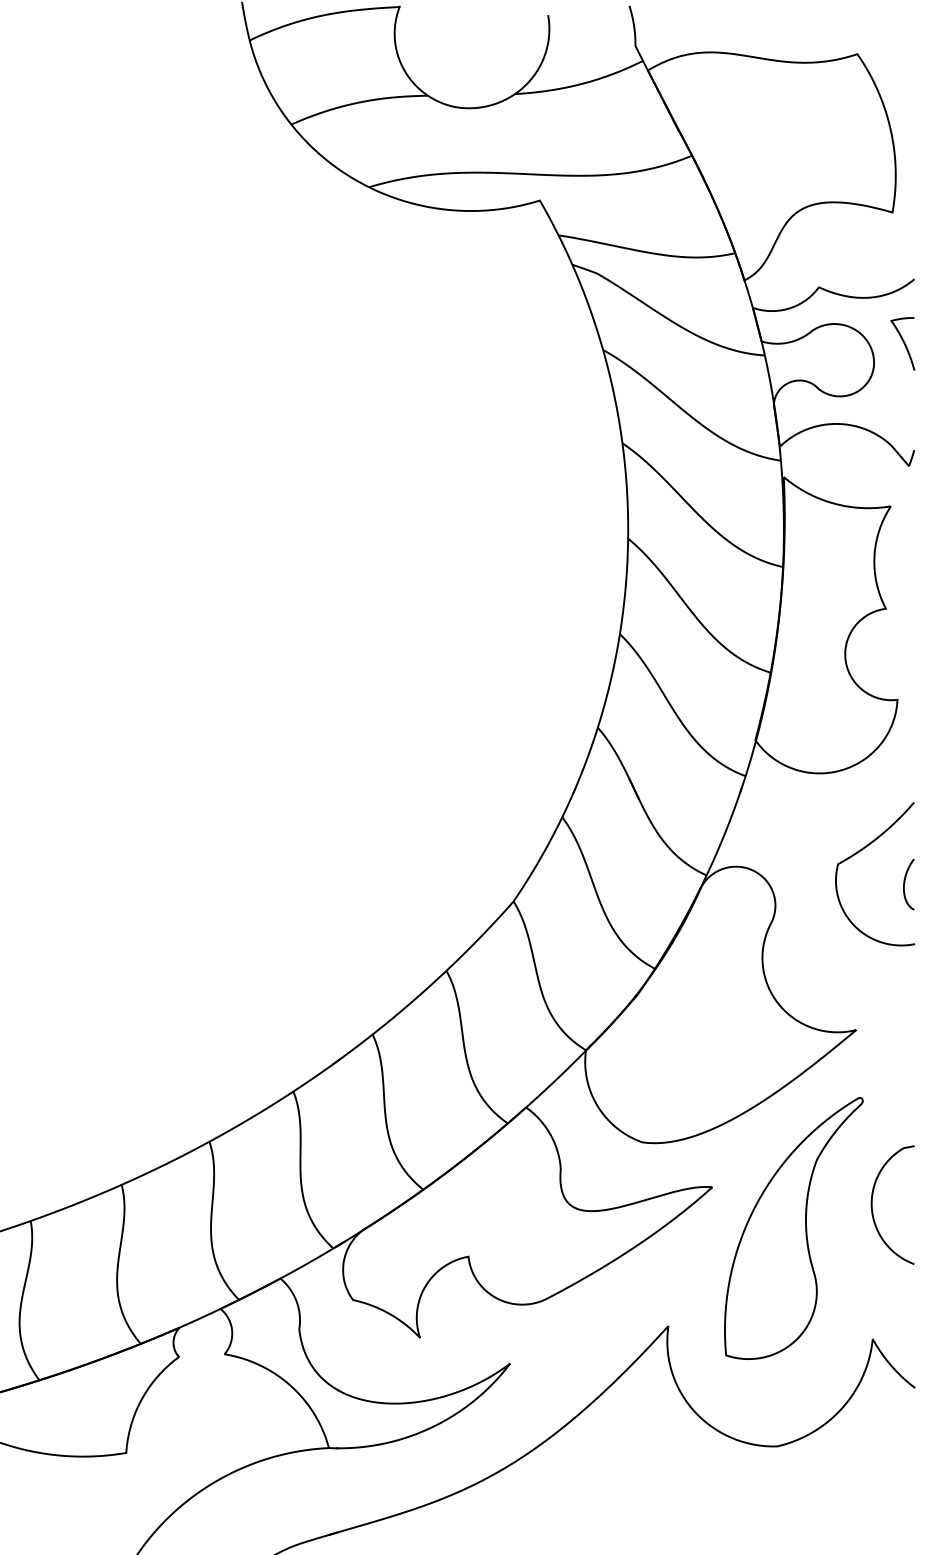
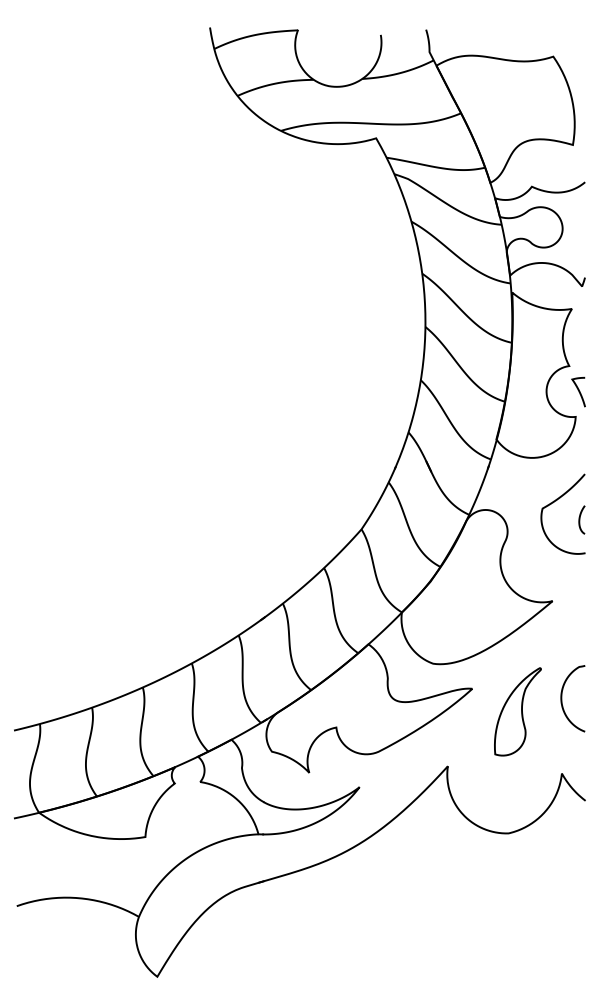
curve: (902, 342) -> (578, 391), moved
part: (793, 1227) -> (517, 711), size x0.6

